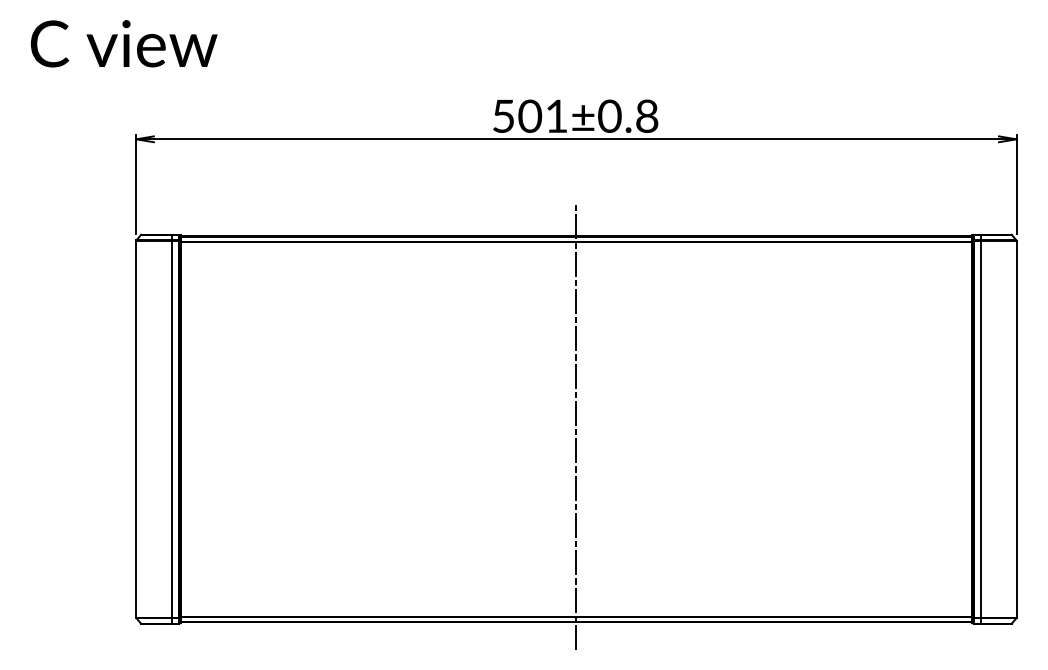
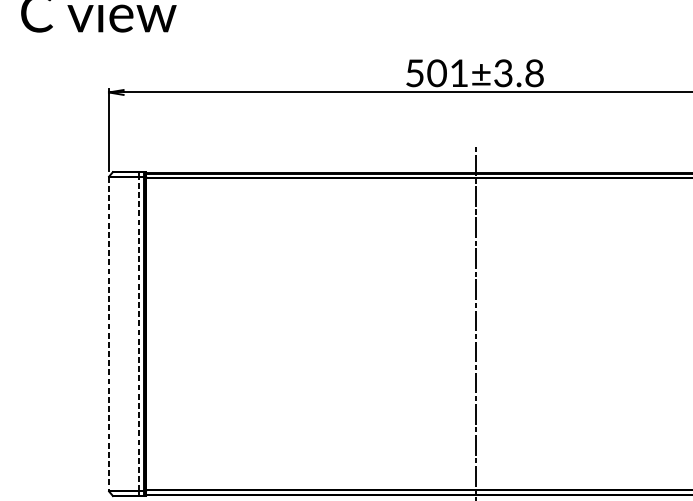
text: (609, 115) -> (503, 72), 501±0.8 -> 501±3.8
line: (136, 429) -> (109, 334), solid -> dashed
line: (172, 429) -> (139, 334), solid -> dashed

